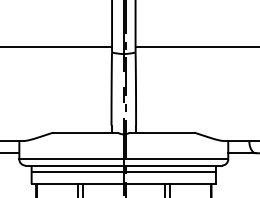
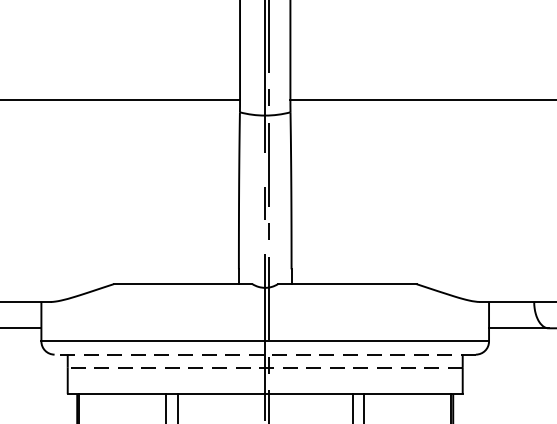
line: (123, 165) -> (264, 354), solid -> dashed
line: (123, 171) -> (264, 367), solid -> dashed

